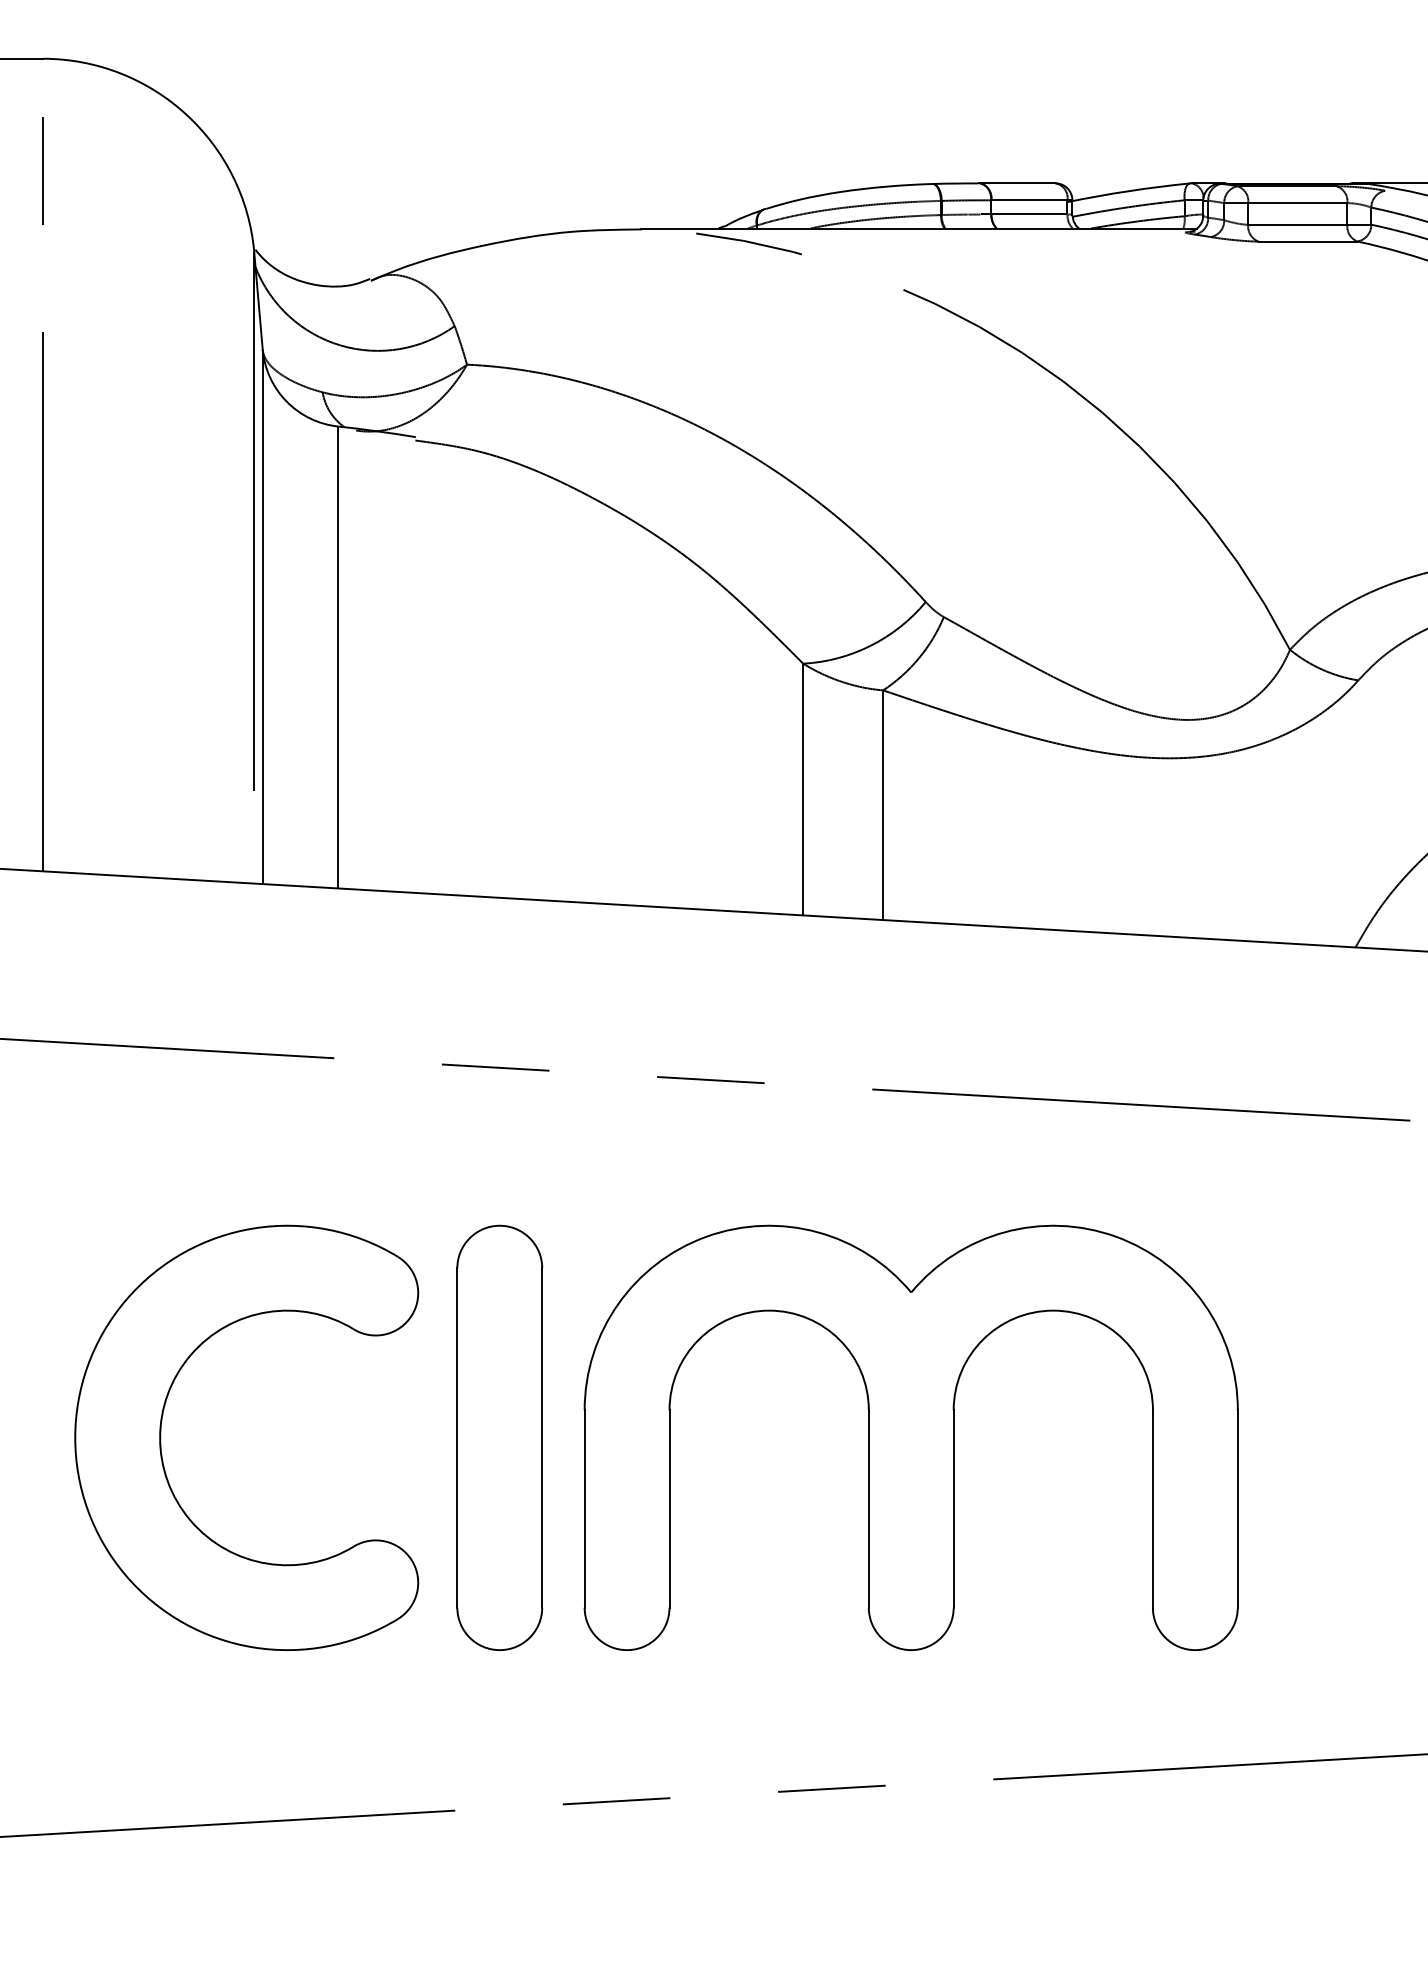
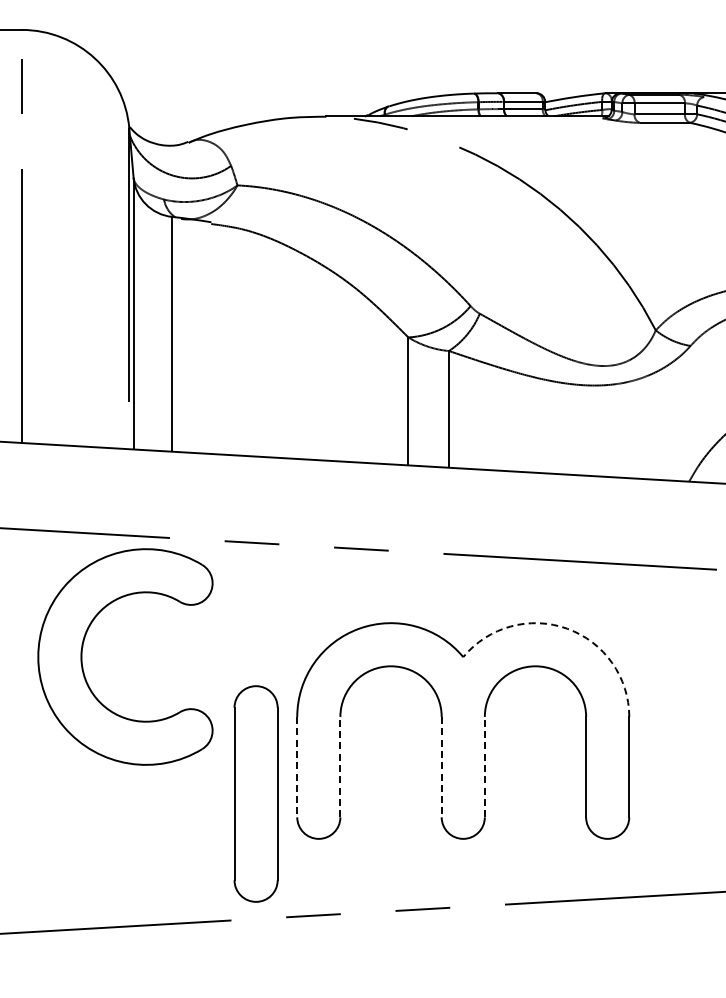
arc: (1116, 1236) -> (567, 628), solid -> dashed
part: (164, 1419) -> (83, 647), moved
part: (498, 1436) -> (255, 793), moved
line: (669, 1507) -> (340, 766), solid -> dashed
line: (953, 1507) -> (484, 766), solid -> dashed
line: (585, 1509) -> (297, 767), solid -> dashed
line: (868, 1509) -> (441, 767), solid -> dashed

